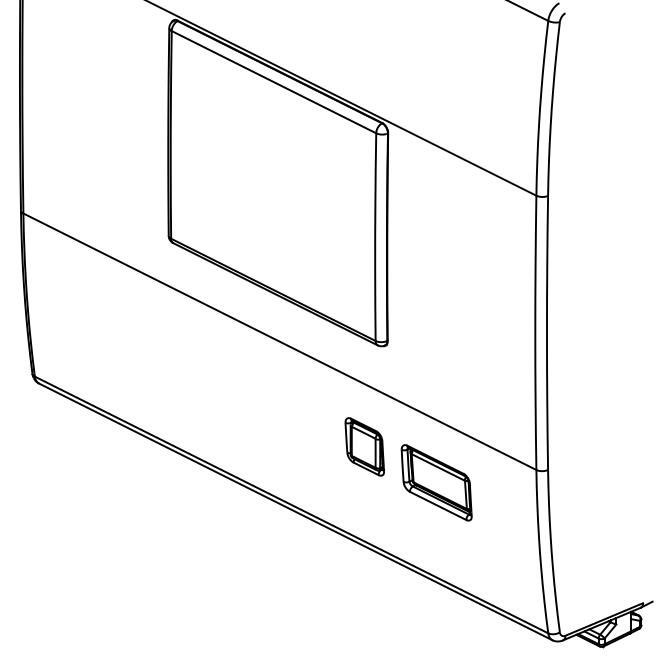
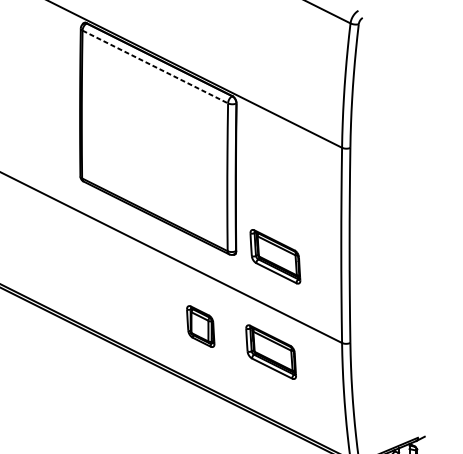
line: (274, 82) -> (155, 67), solid -> dashed
part: (442, 348) -> (275, 256), added
part: (364, 446) -> (200, 326), moved

